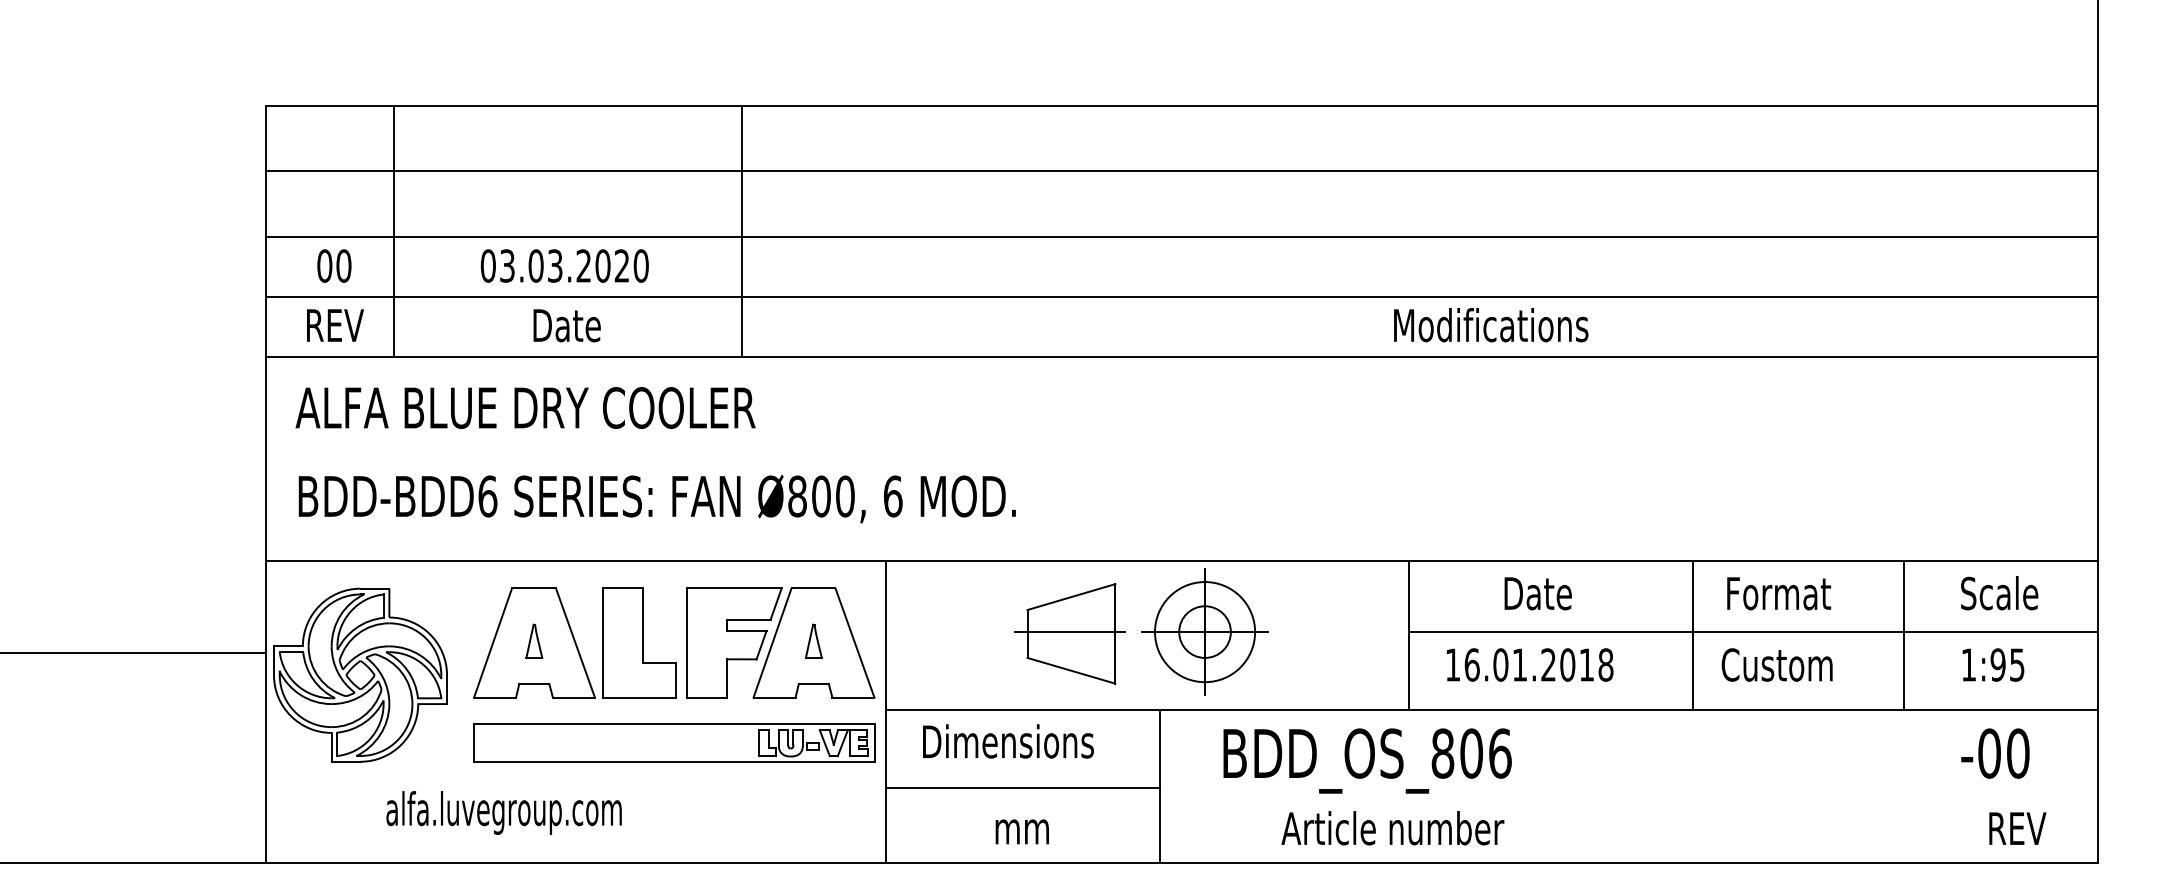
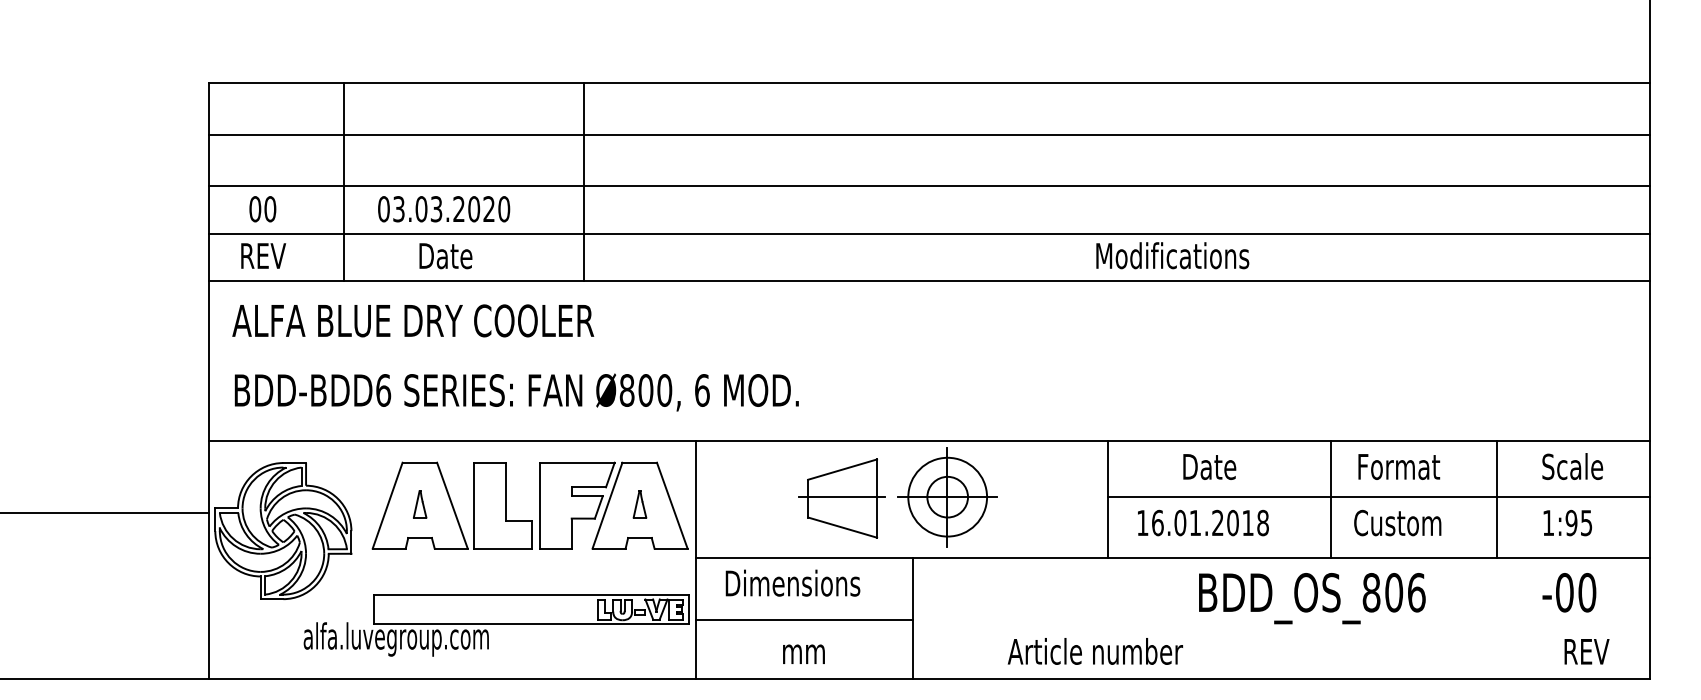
line: (394, 231) -> (343, 182), moved
part: (674, 742) -> (531, 609), moved
text: (1367, 760) -> (1312, 598), moved

